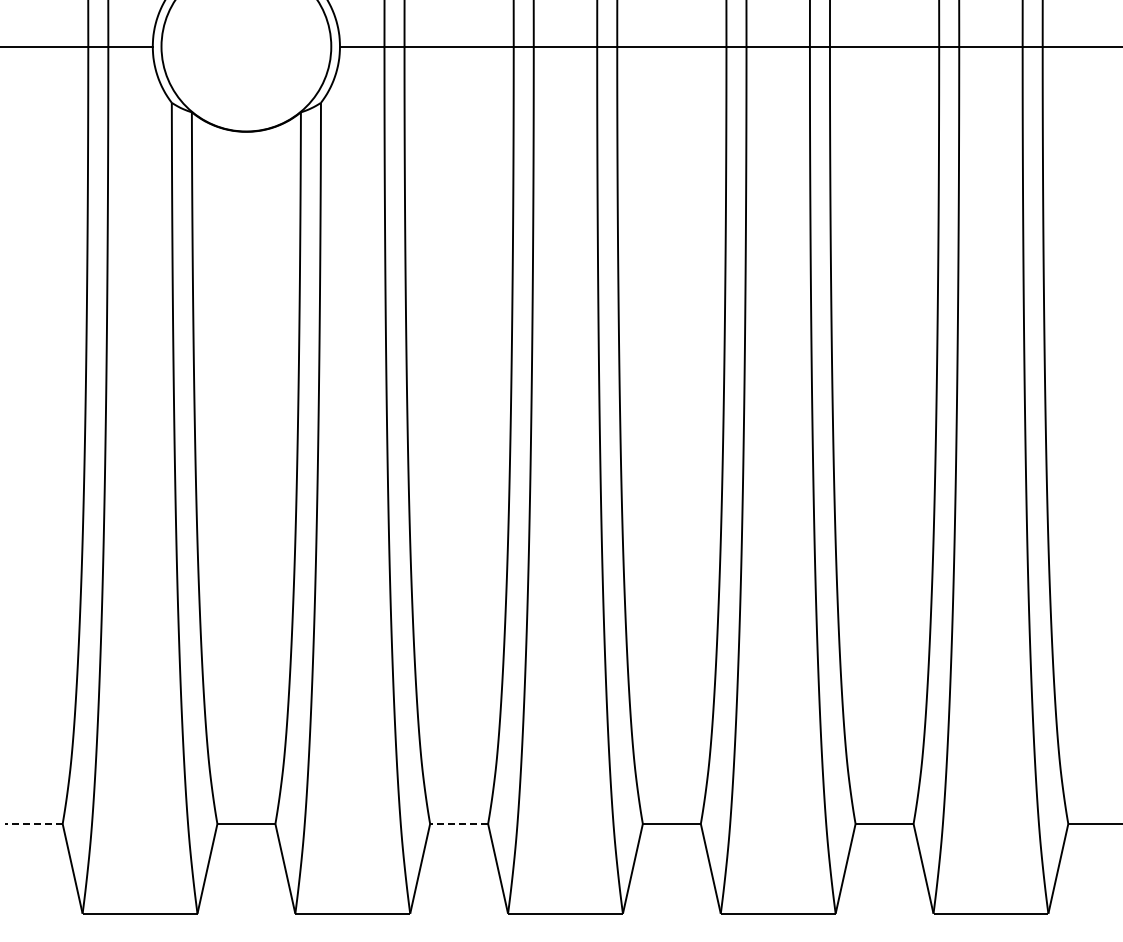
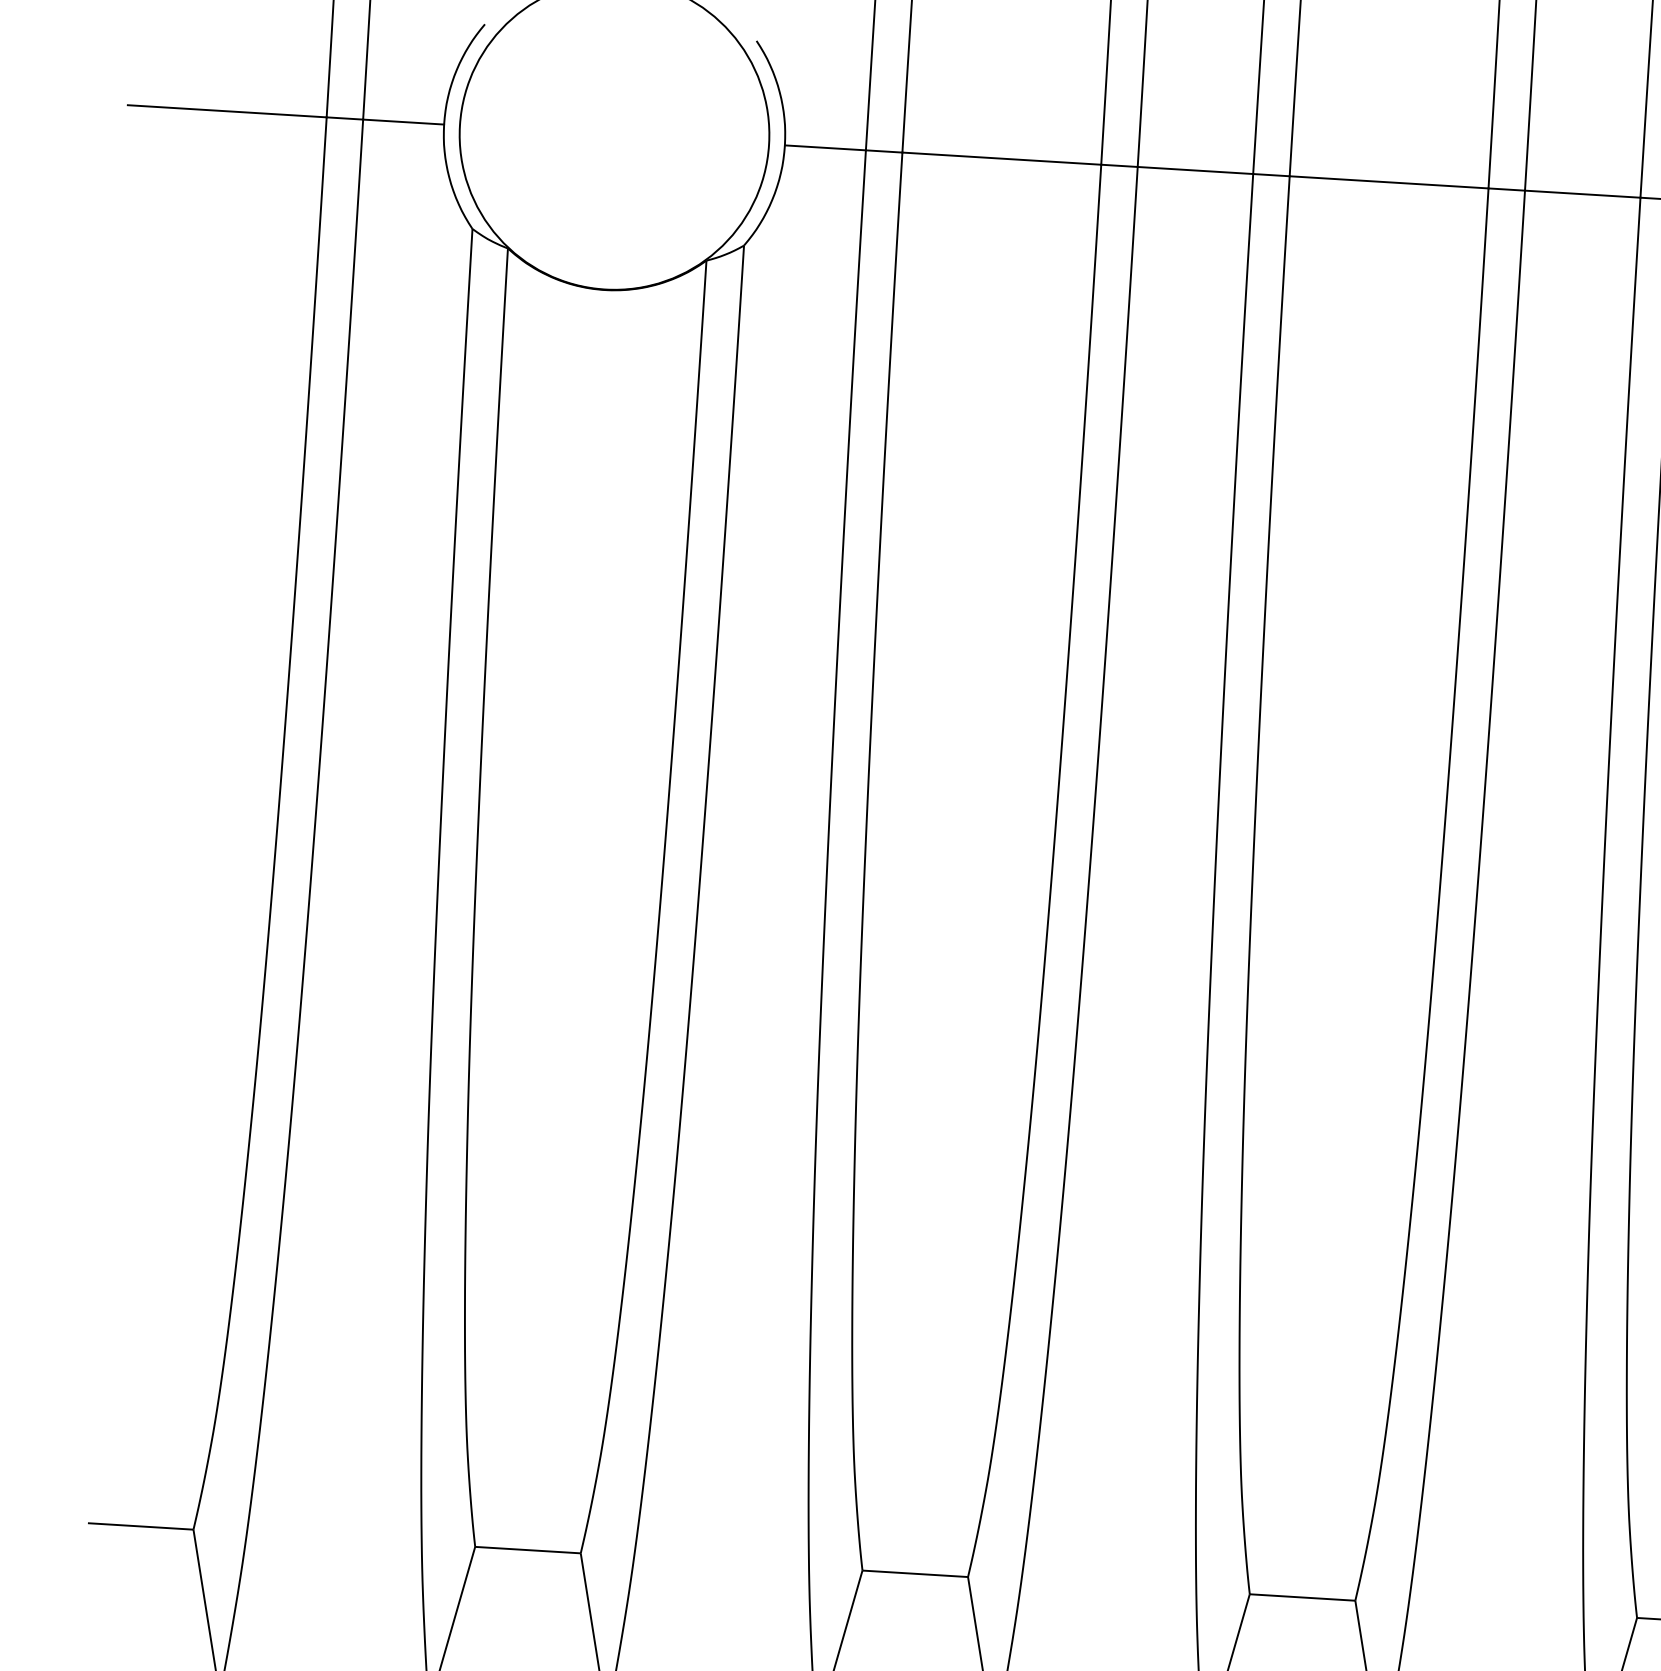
line: (33, 823) -> (140, 1525), dashed -> solid
line: (459, 823) -> (915, 1573), dashed -> solid

